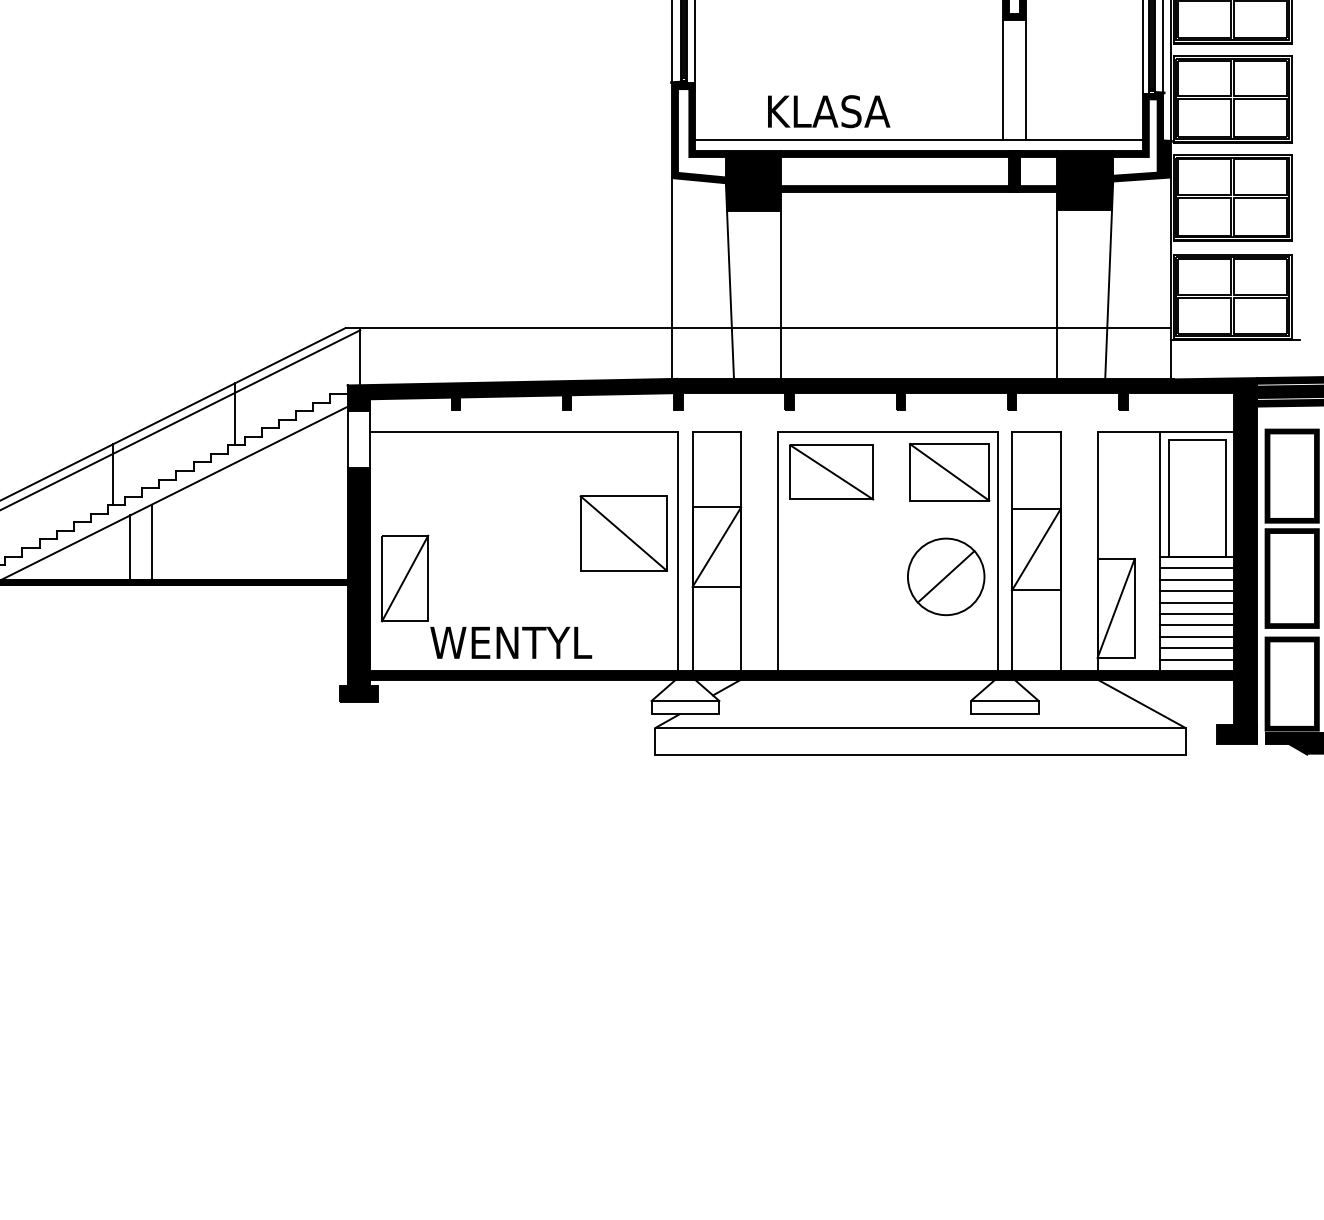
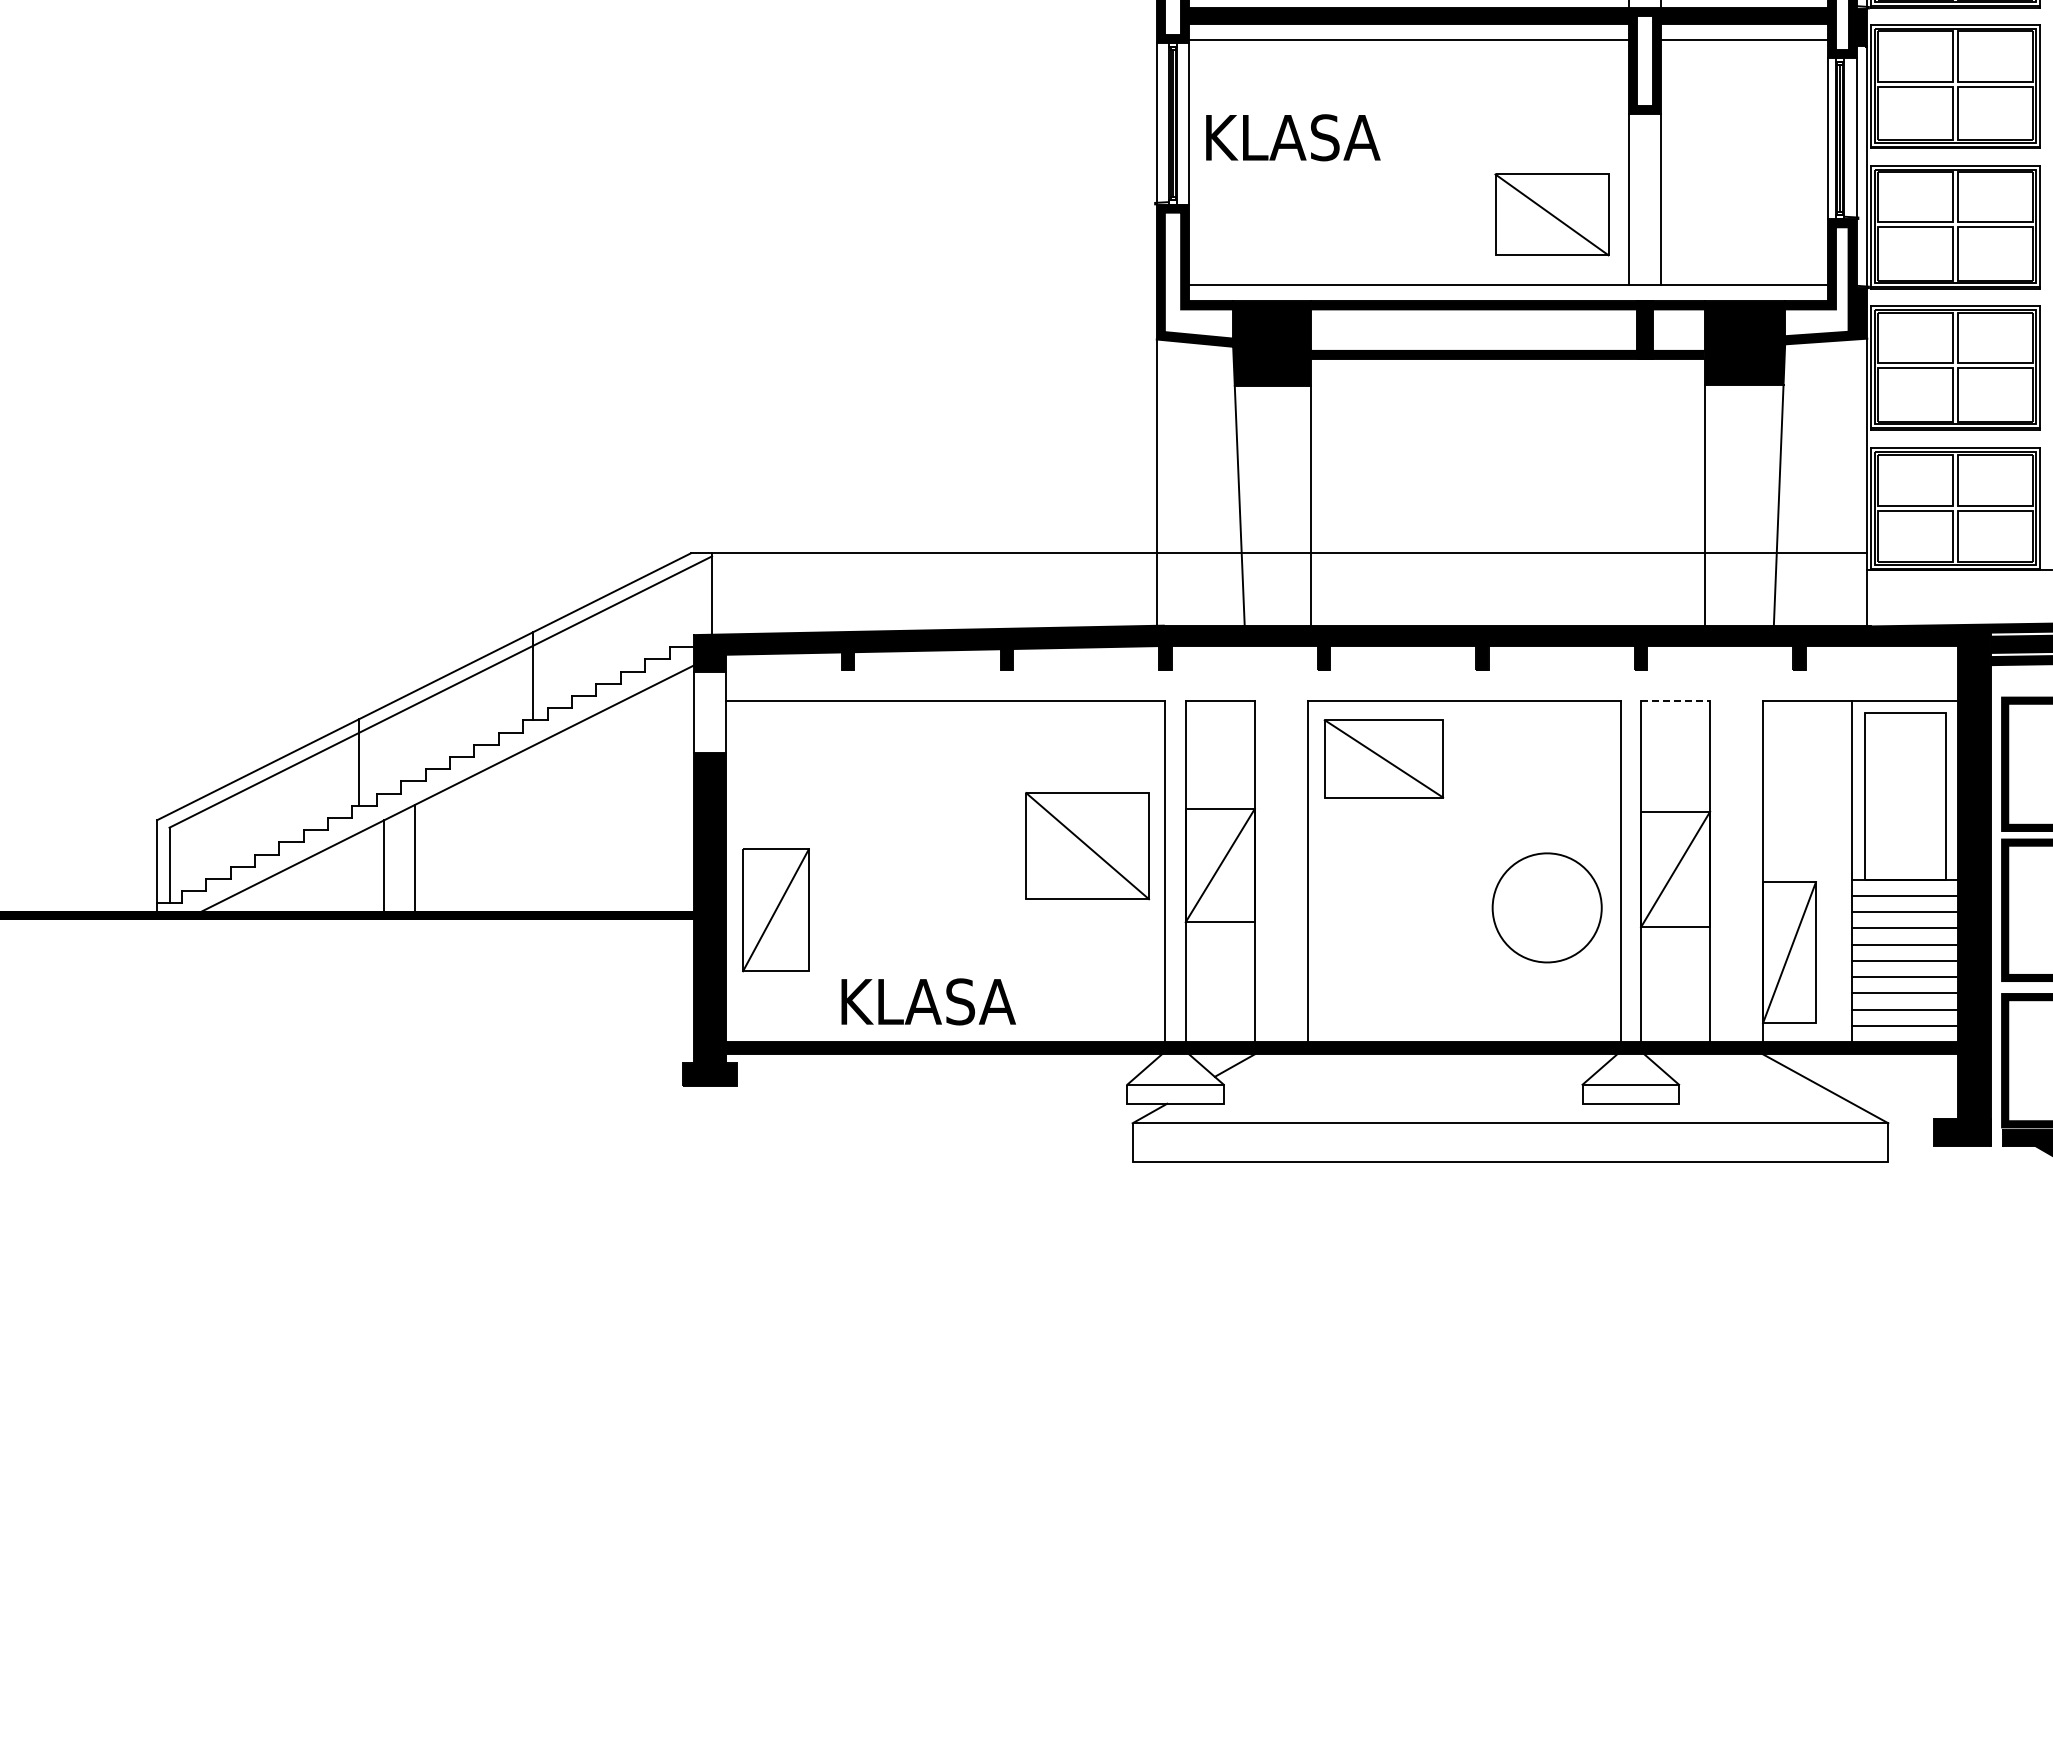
text: (829, 111) -> (1293, 137), moved
line: (1036, 431) -> (1675, 700), solid -> dashed
part: (949, 472) -> (1551, 214), moved
line: (945, 576) -> (1546, 907), removed
text: (510, 642) -> (926, 1001), WENTYL -> KLASA

